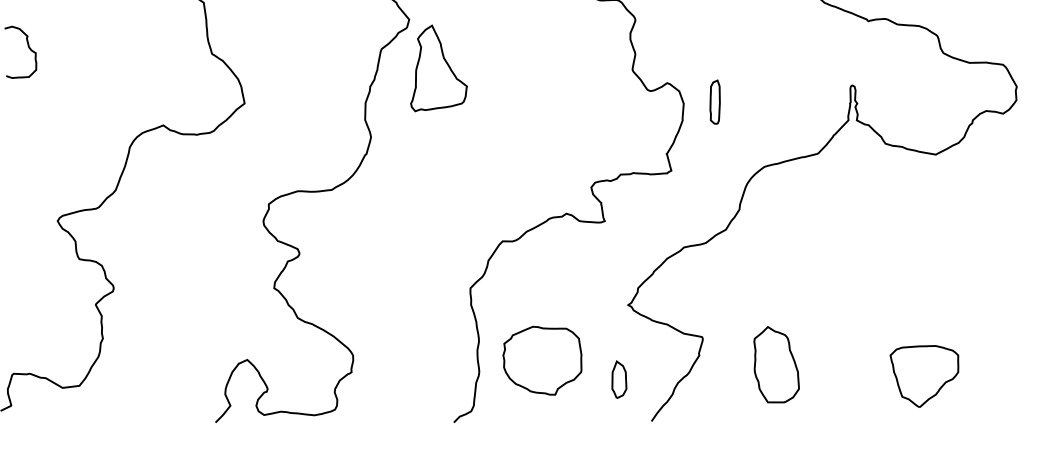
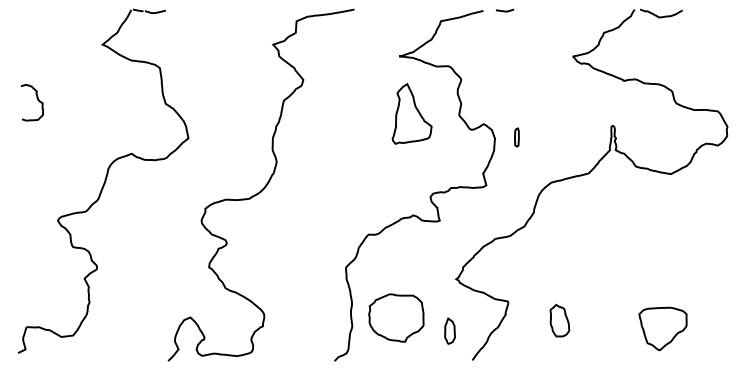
part: (438, 67) -> (411, 113), moved
part: (714, 102) -> (516, 137), size x0.6
part: (776, 364) -> (559, 320), size x0.6

